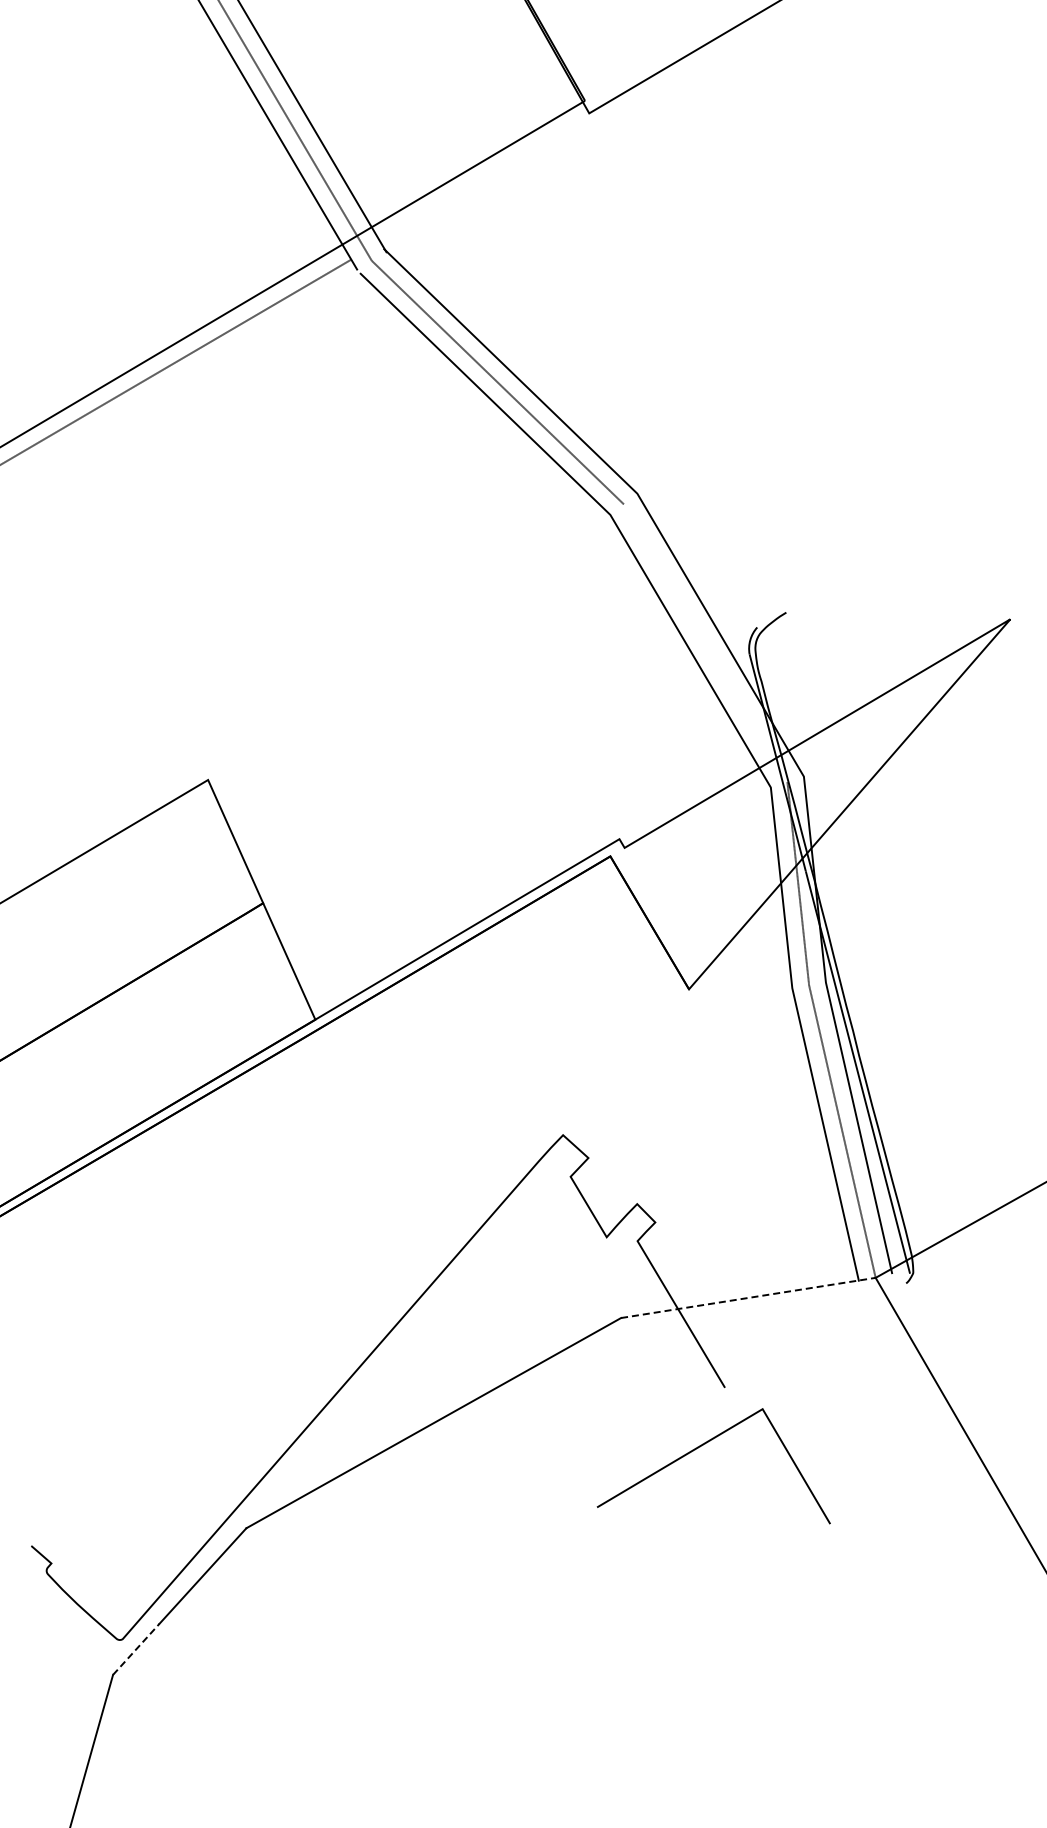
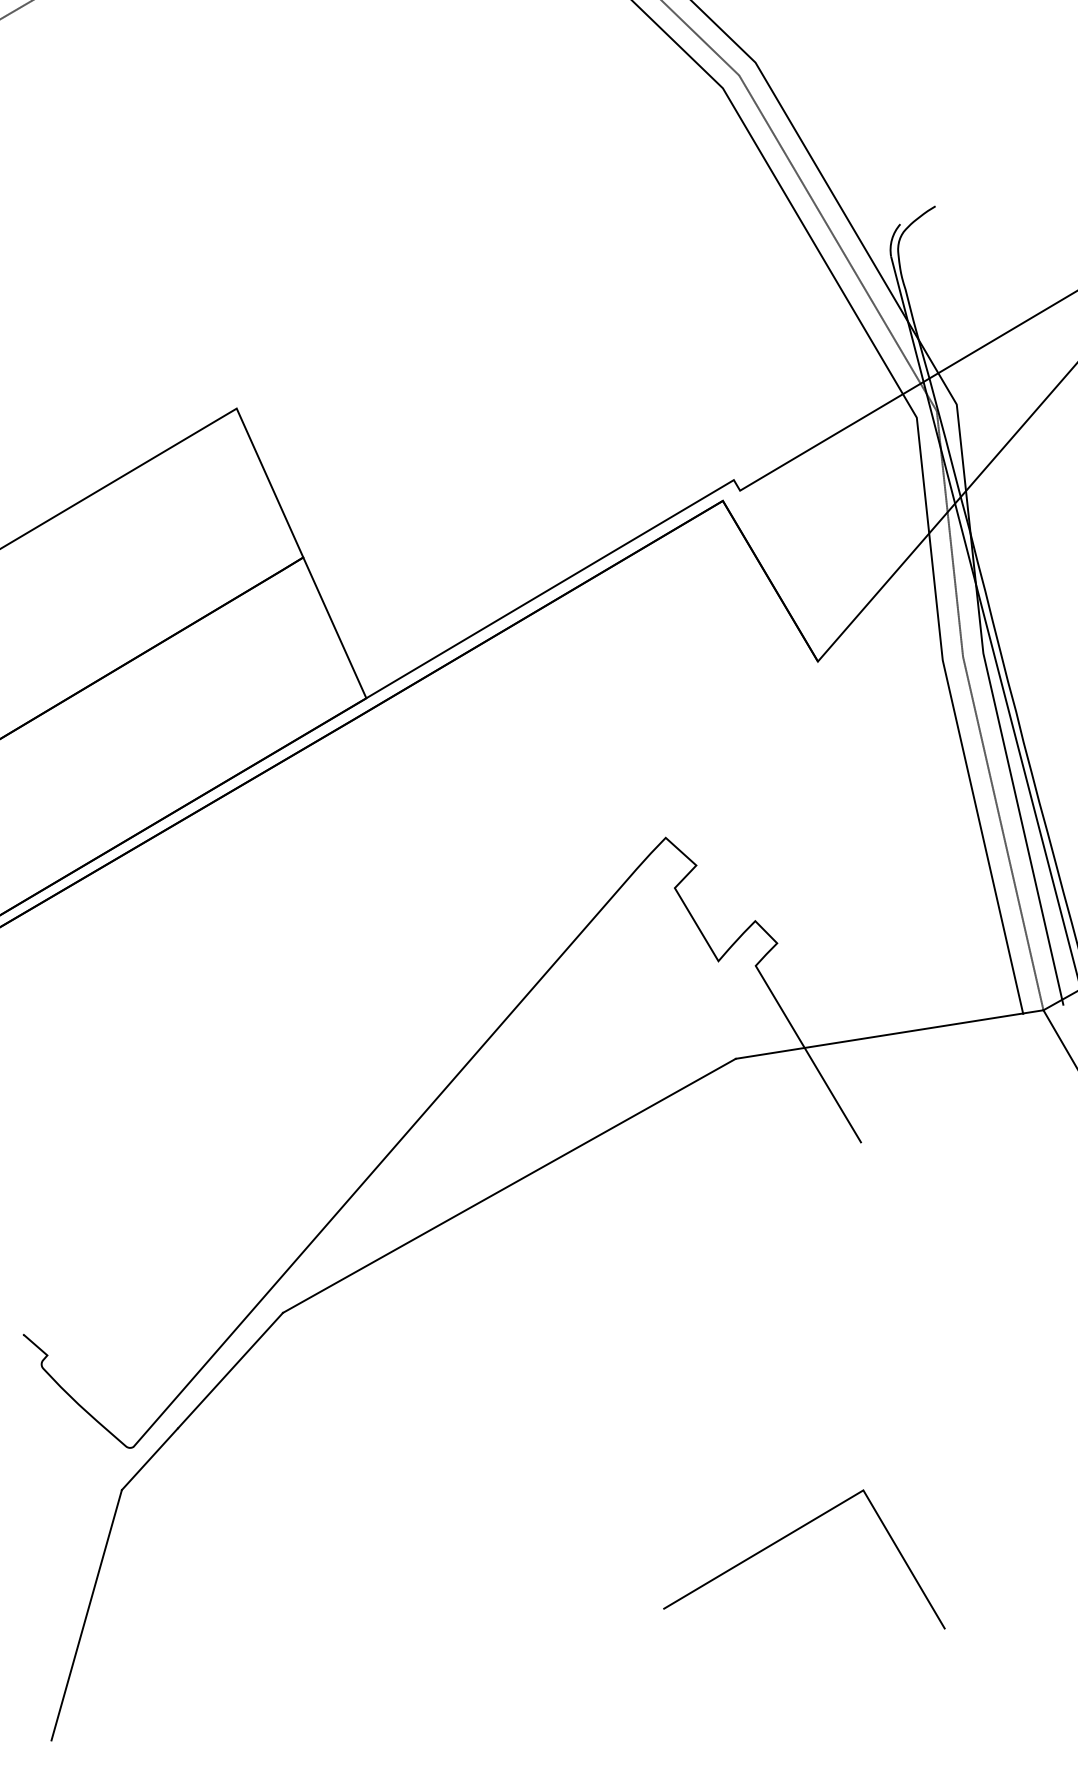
line: (705, 643) -> (837, 243), added
line: (748, 1297) -> (889, 1033), dashed -> solid
curve: (700, 1447) -> (788, 1536), moved
line: (136, 1649) -> (150, 1459), dashed -> solid

